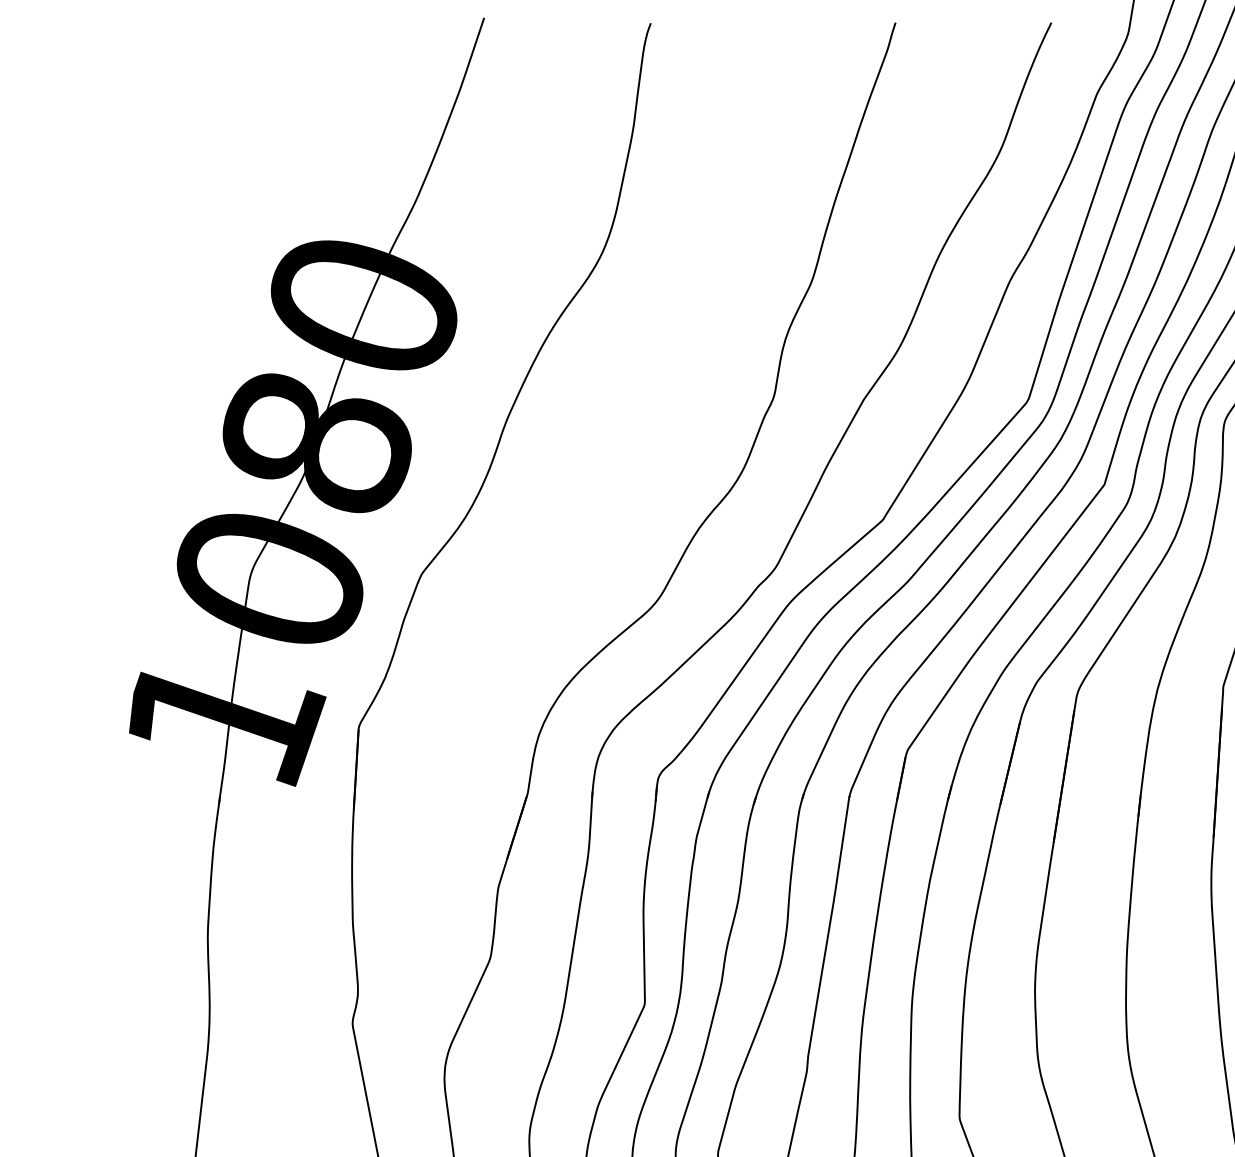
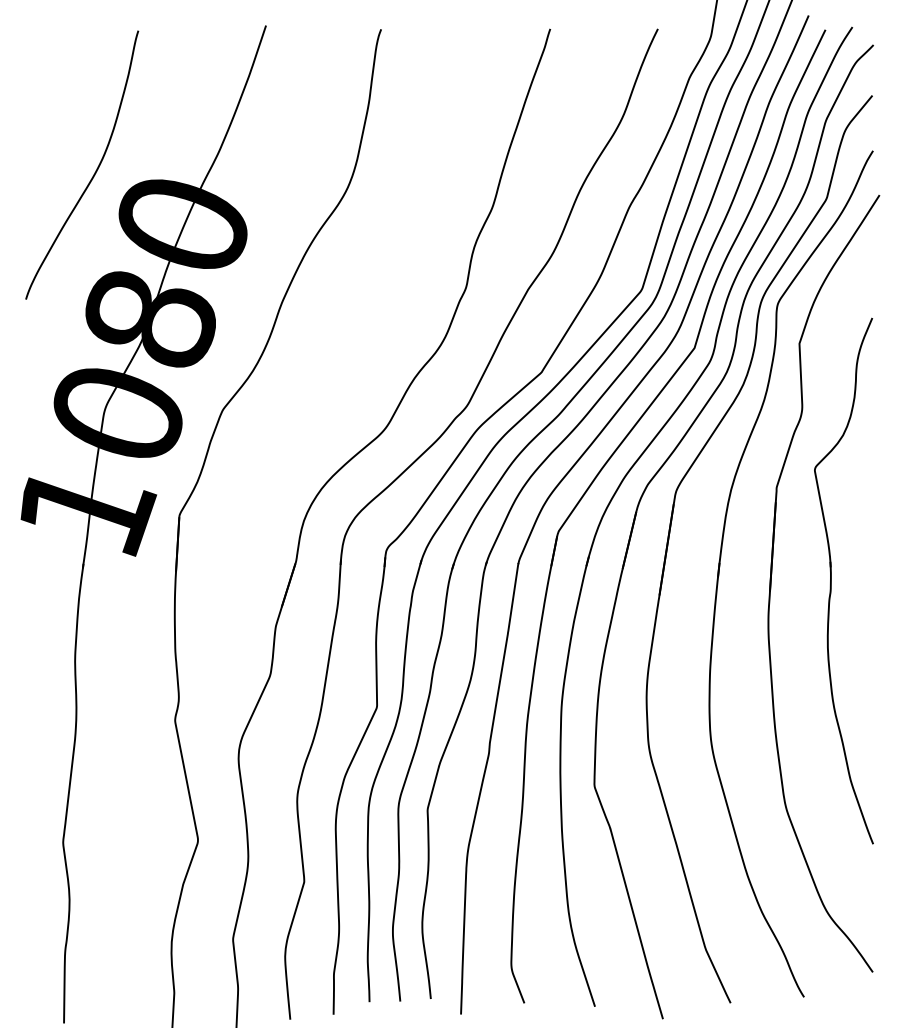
curve: (237, 227) -> (95, 170), added

